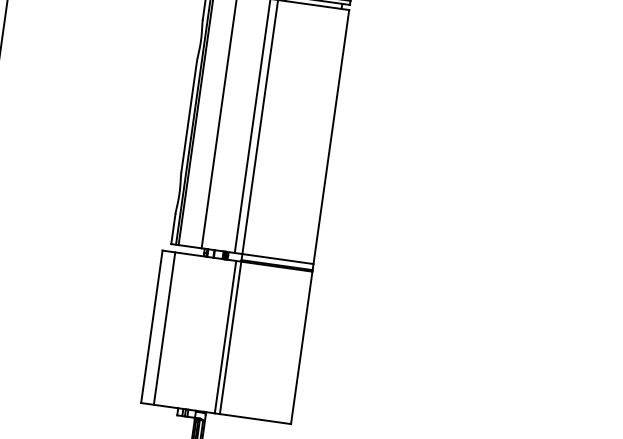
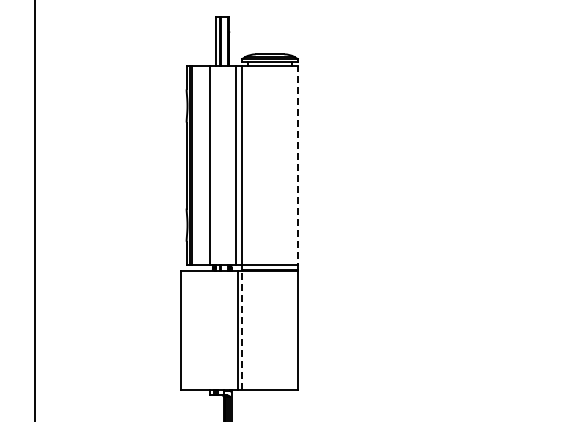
line: (330, 139) -> (297, 167), solid -> dashed
line: (164, 327) -> (190, 329), removed
line: (230, 338) -> (242, 330), solid -> dashed

